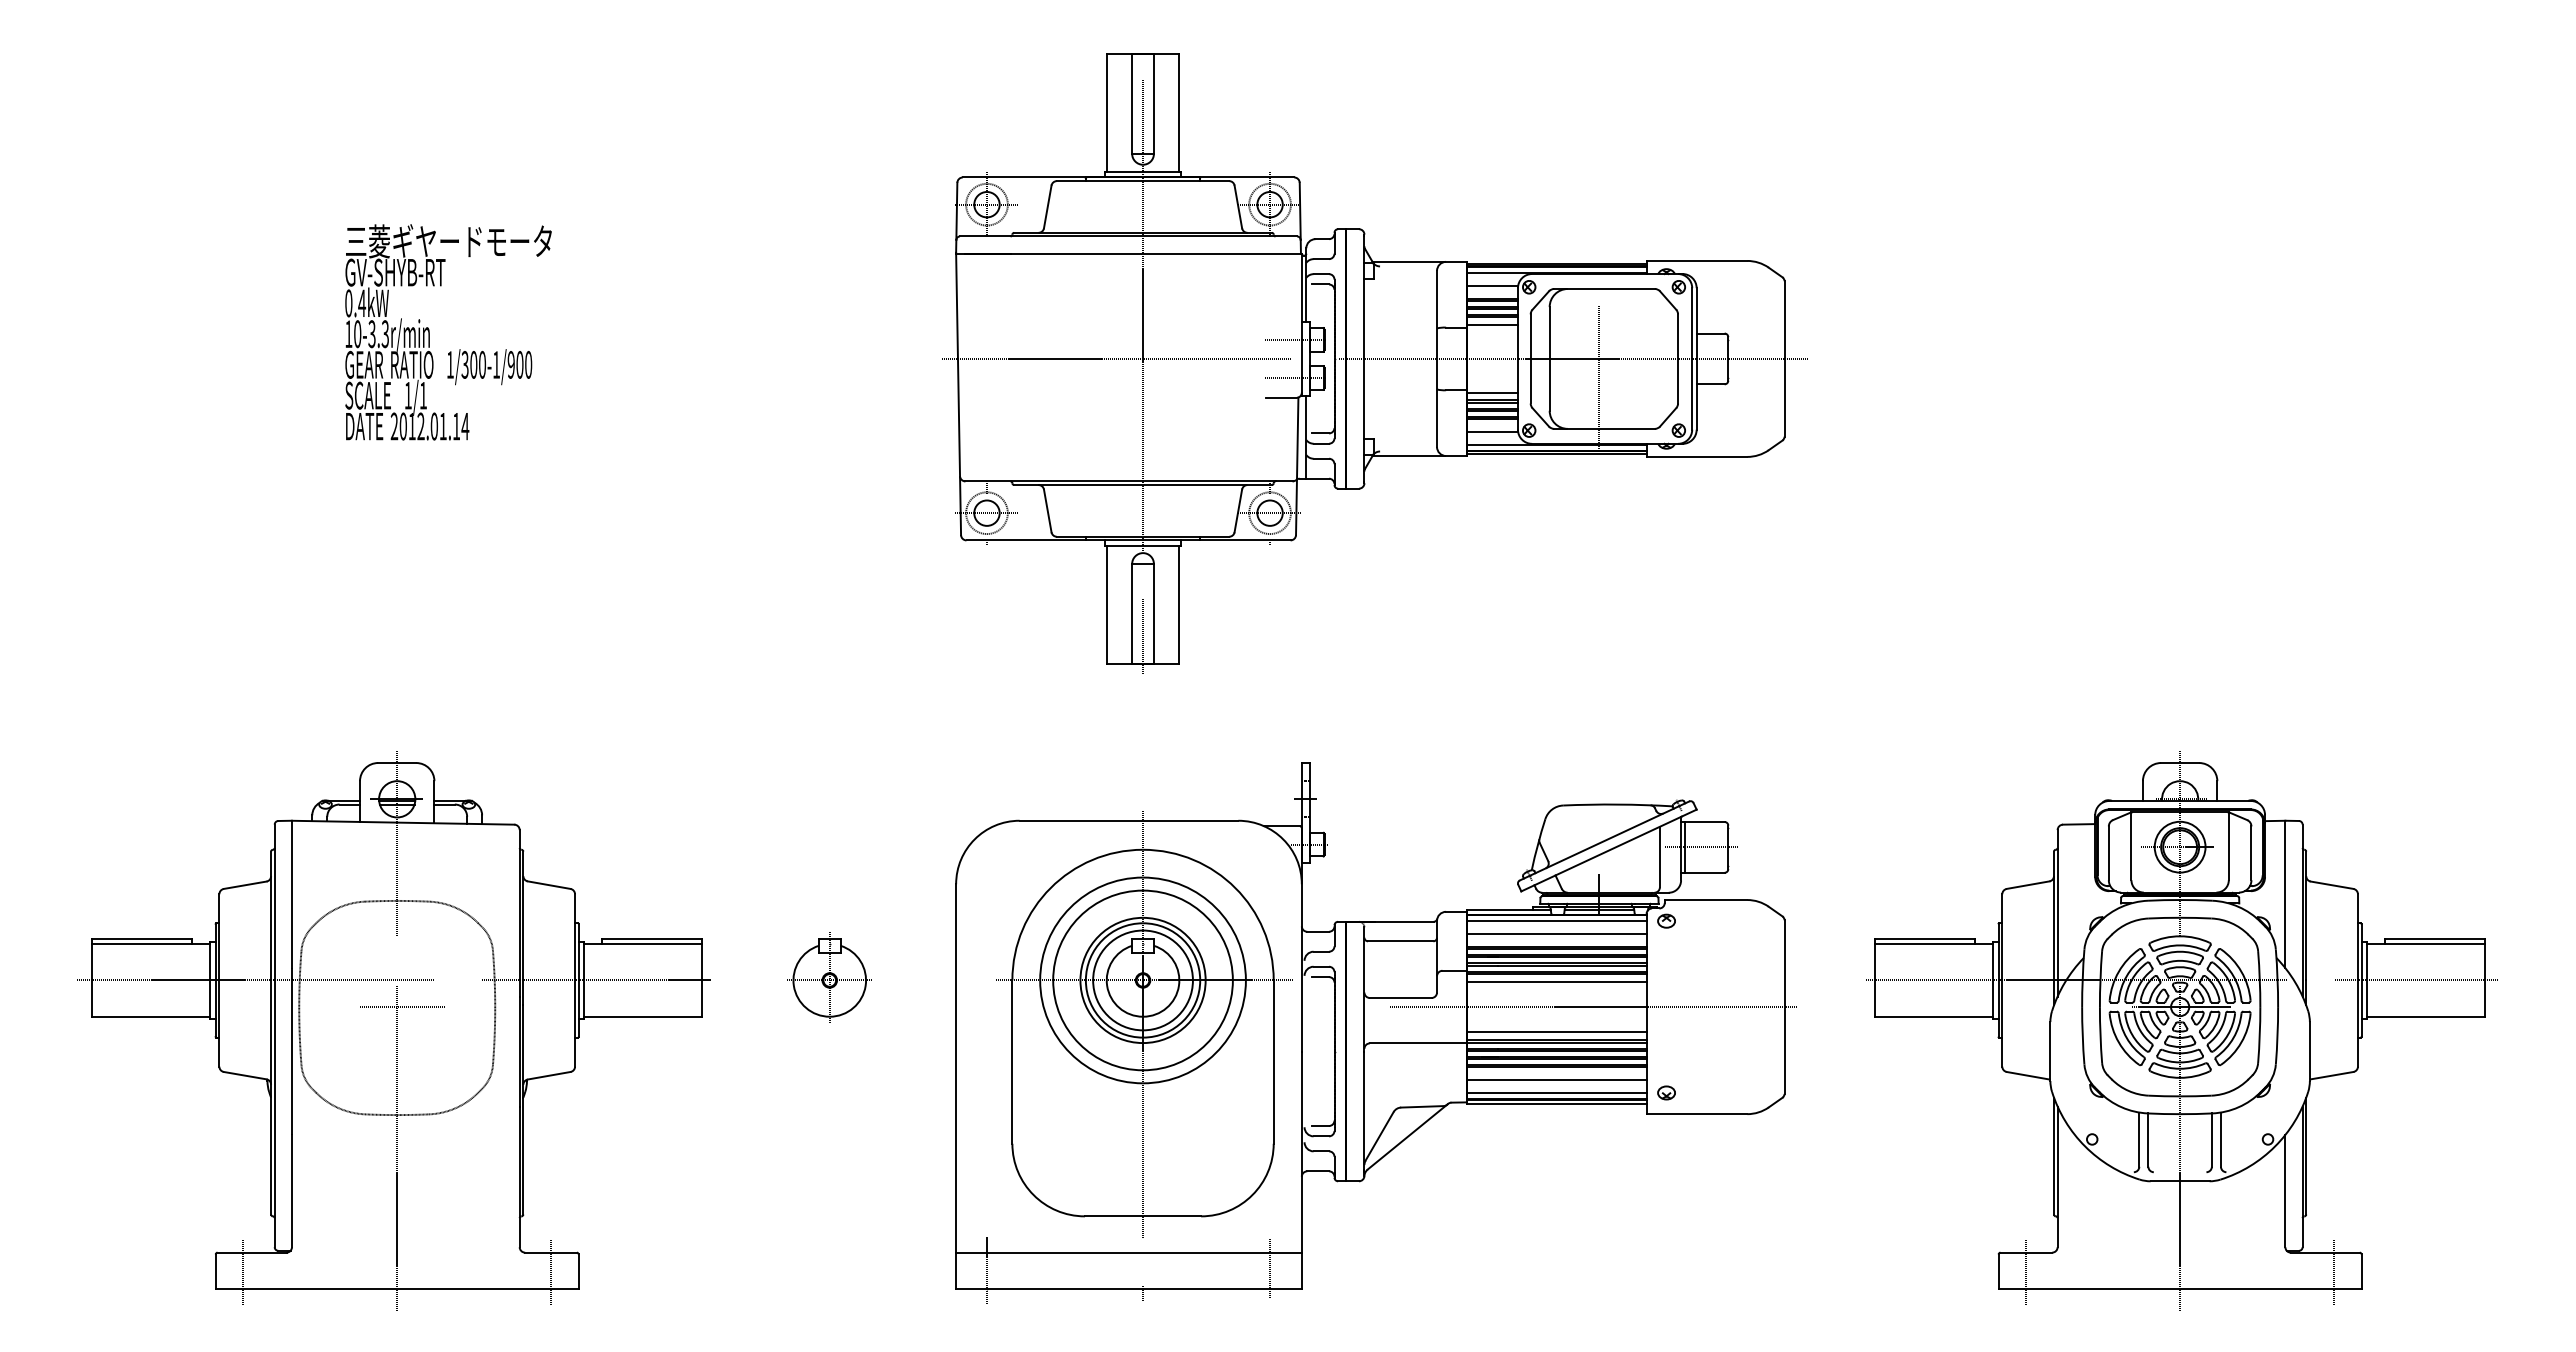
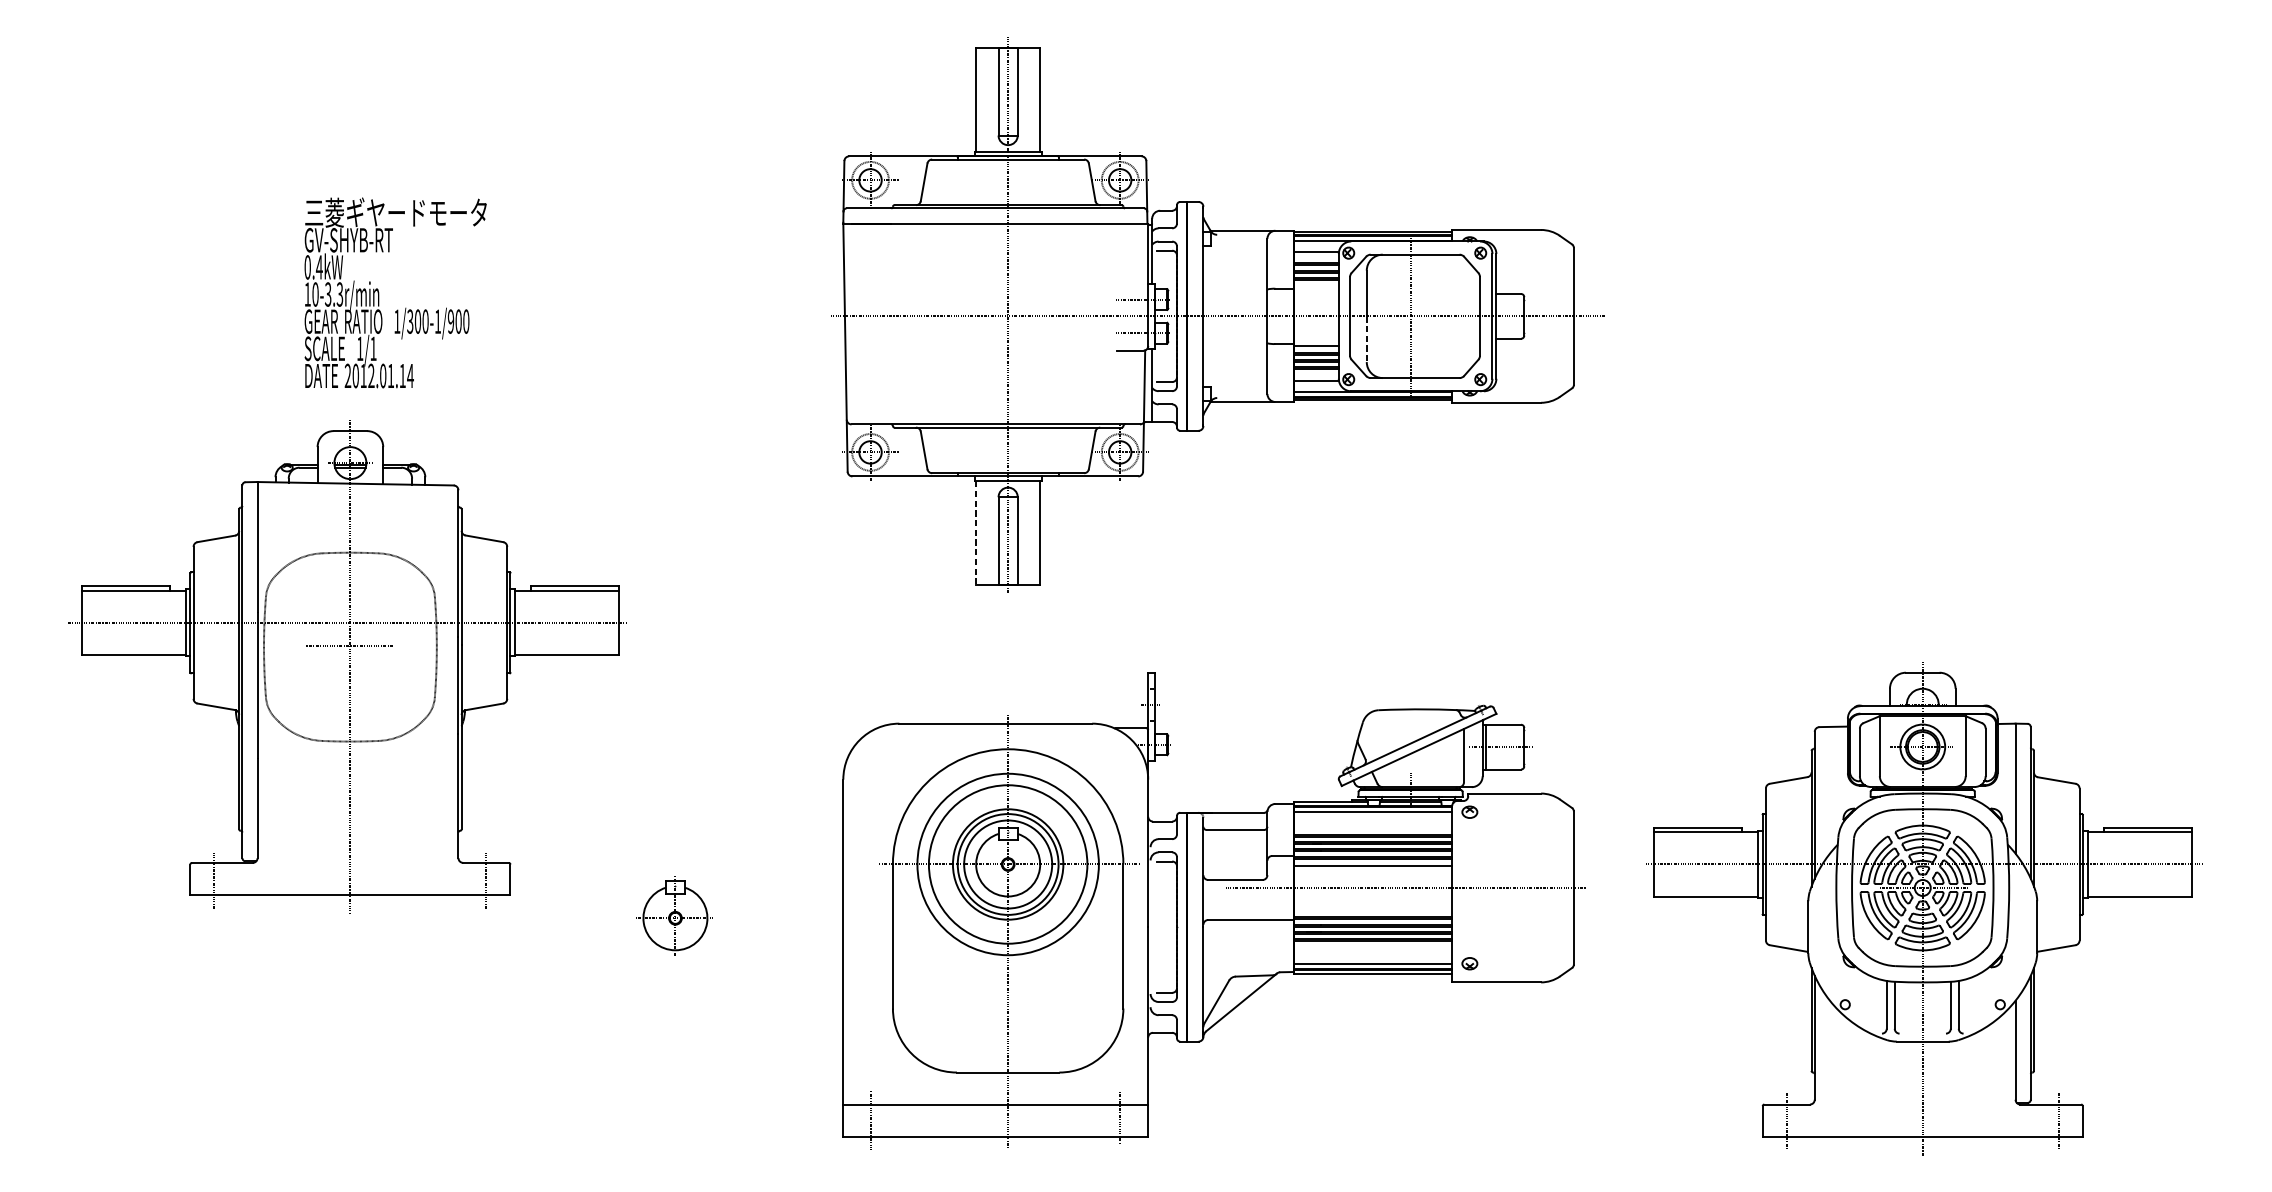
line: (1491, 324) -> (1315, 286), removed
line: (1549, 384) -> (1366, 338), solid -> dashed
line: (1106, 604) -> (975, 532), solid -> dashed
line: (1556, 933) -> (1372, 823), removed
part: (829, 977) -> (675, 915), moved
part: (393, 1030) -> (347, 666), moved
line: (1556, 1032) -> (1372, 910), removed
line: (1556, 1080) -> (1372, 952), removed

